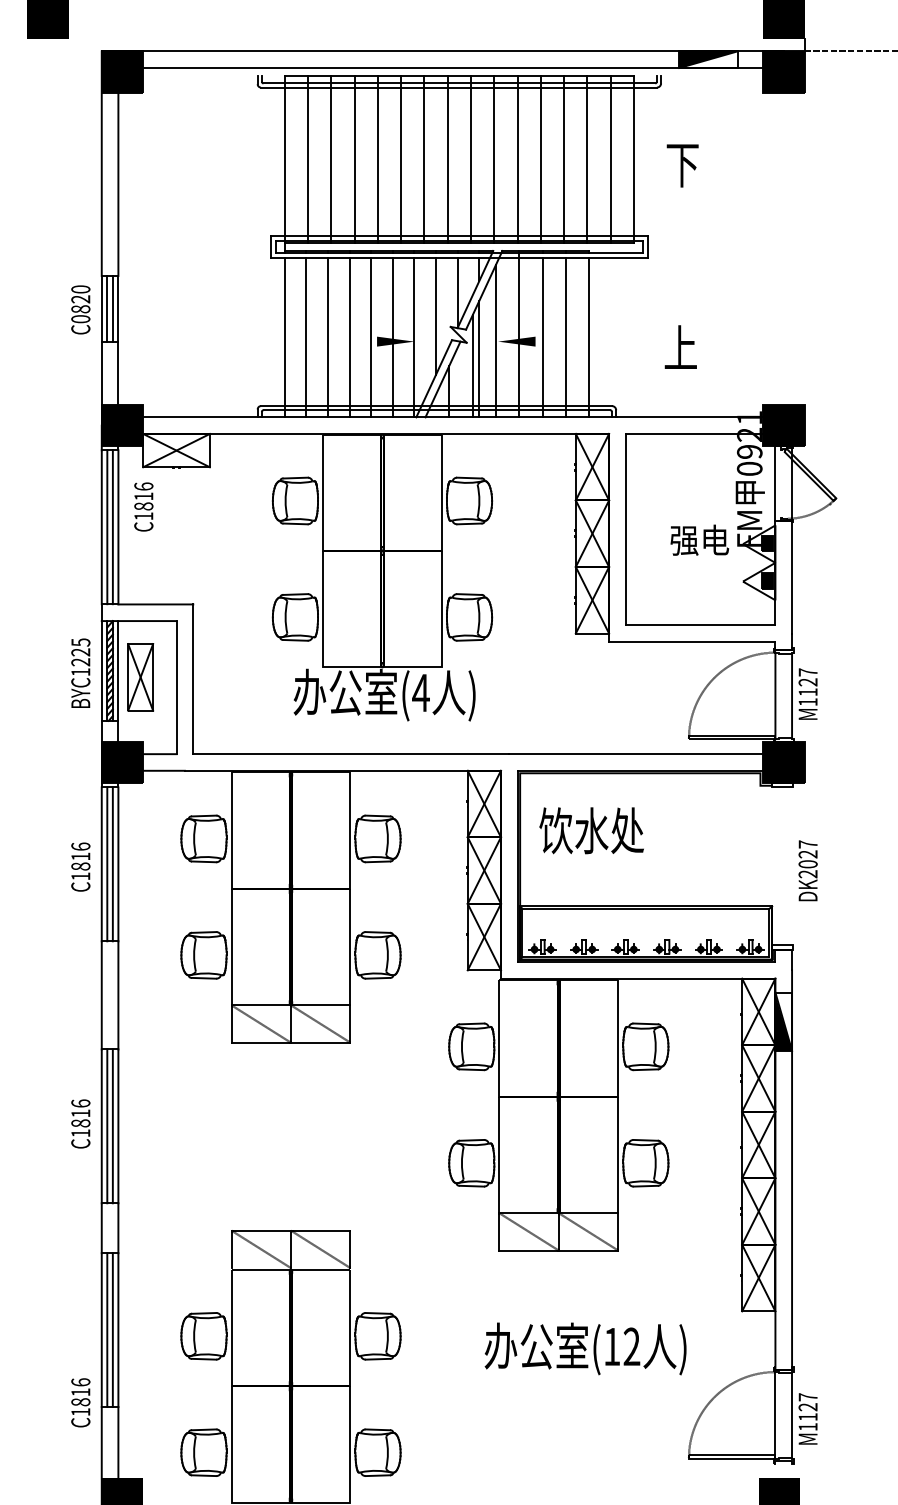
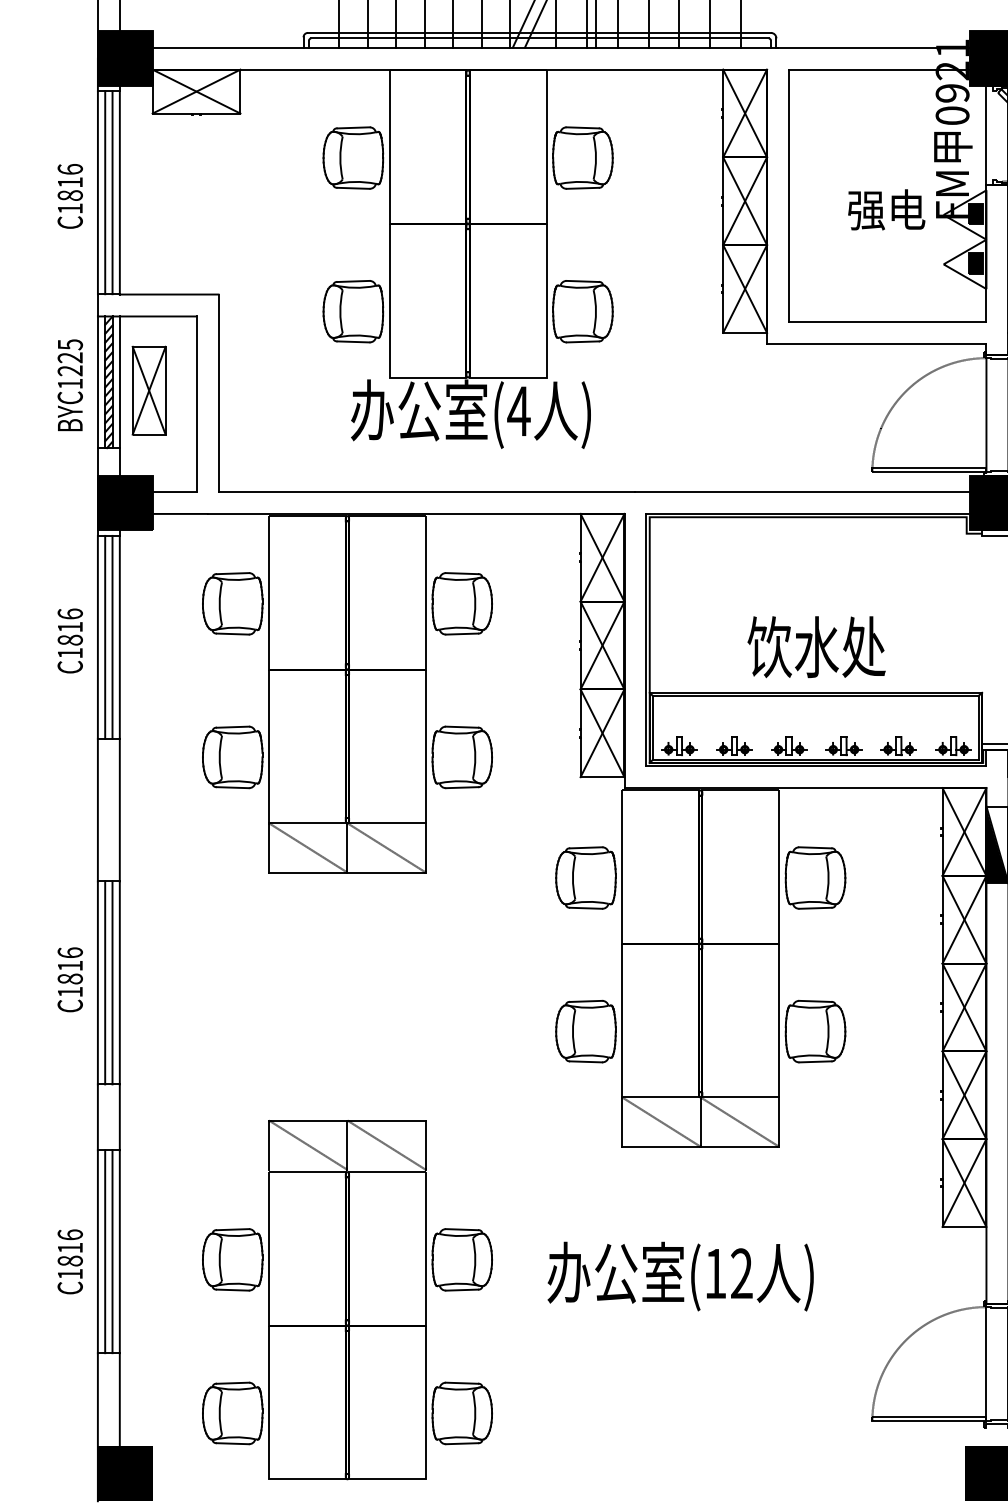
text: (143, 506) -> (69, 195), moved
text: (591, 830) -> (816, 646), moved
text: (585, 1348) -> (680, 1275), moved
text: (80, 1402) -> (69, 1261), moved

